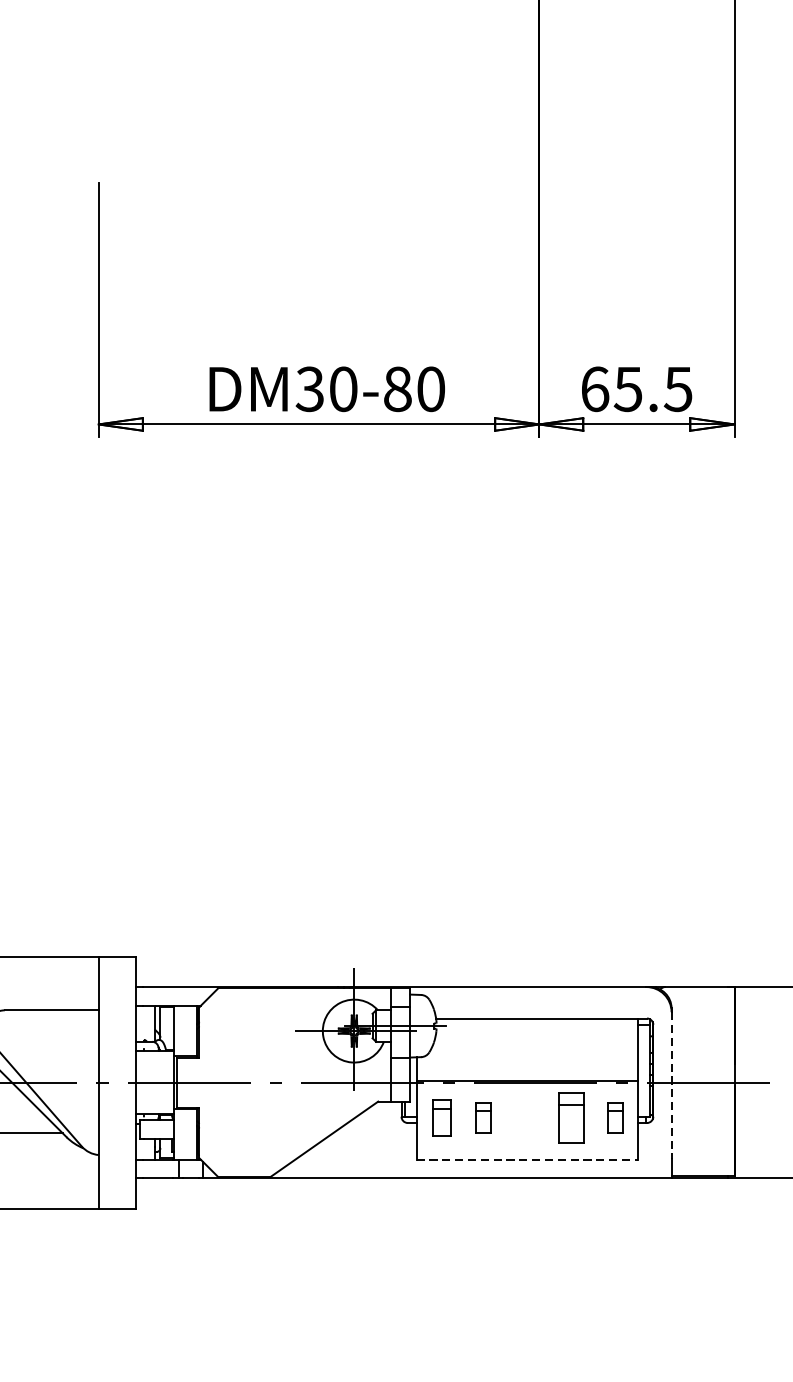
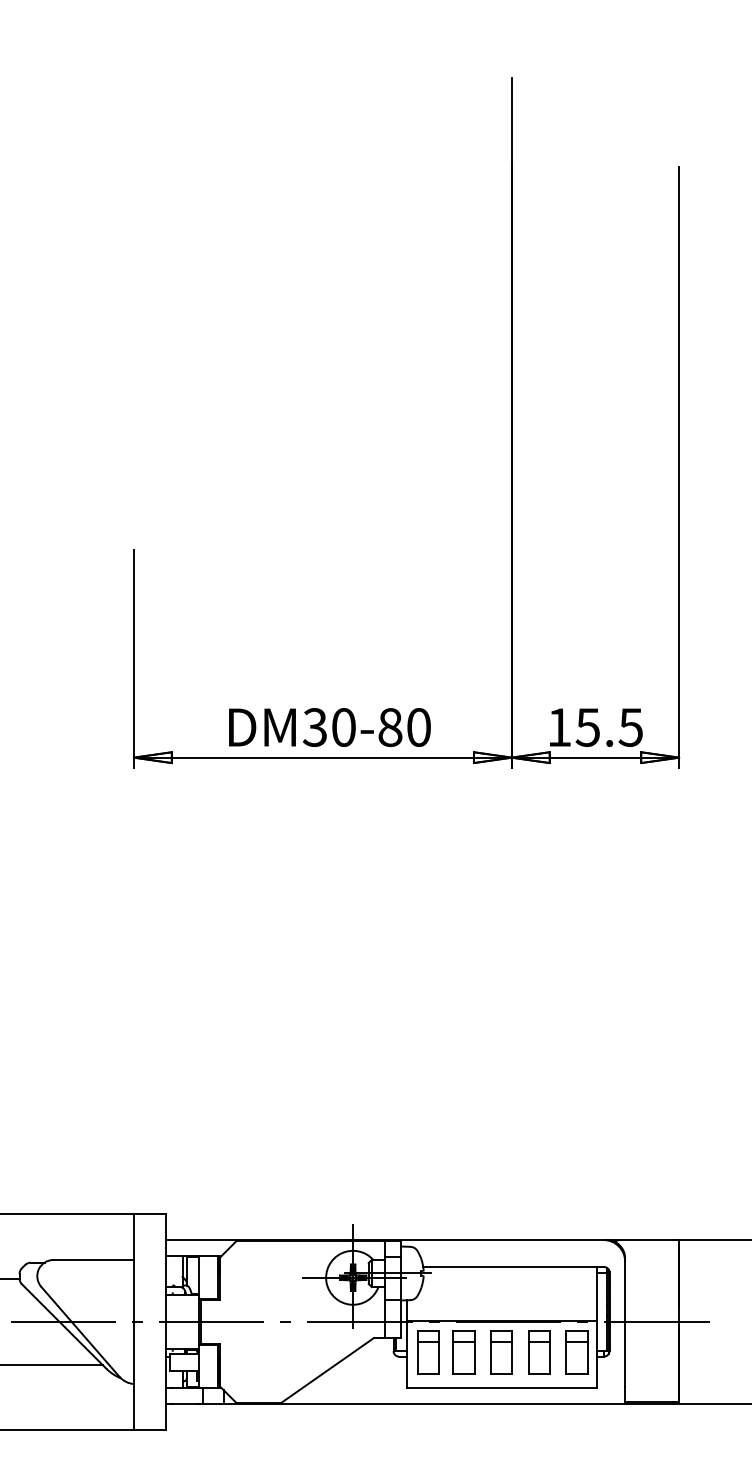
text: (595, 389) -> (559, 727), 65.5 -> 15.5
line: (672, 1085) -> (625, 1324), dashed -> solid
part: (442, 1118) -> (428, 1352), size x1.43
part: (483, 1118) -> (463, 1352), size x1.67
part: (527, 1118) -> (501, 1352), added
part: (614, 1118) -> (576, 1352), size x1.67
line: (527, 1159) -> (501, 1387), dashed -> solid

